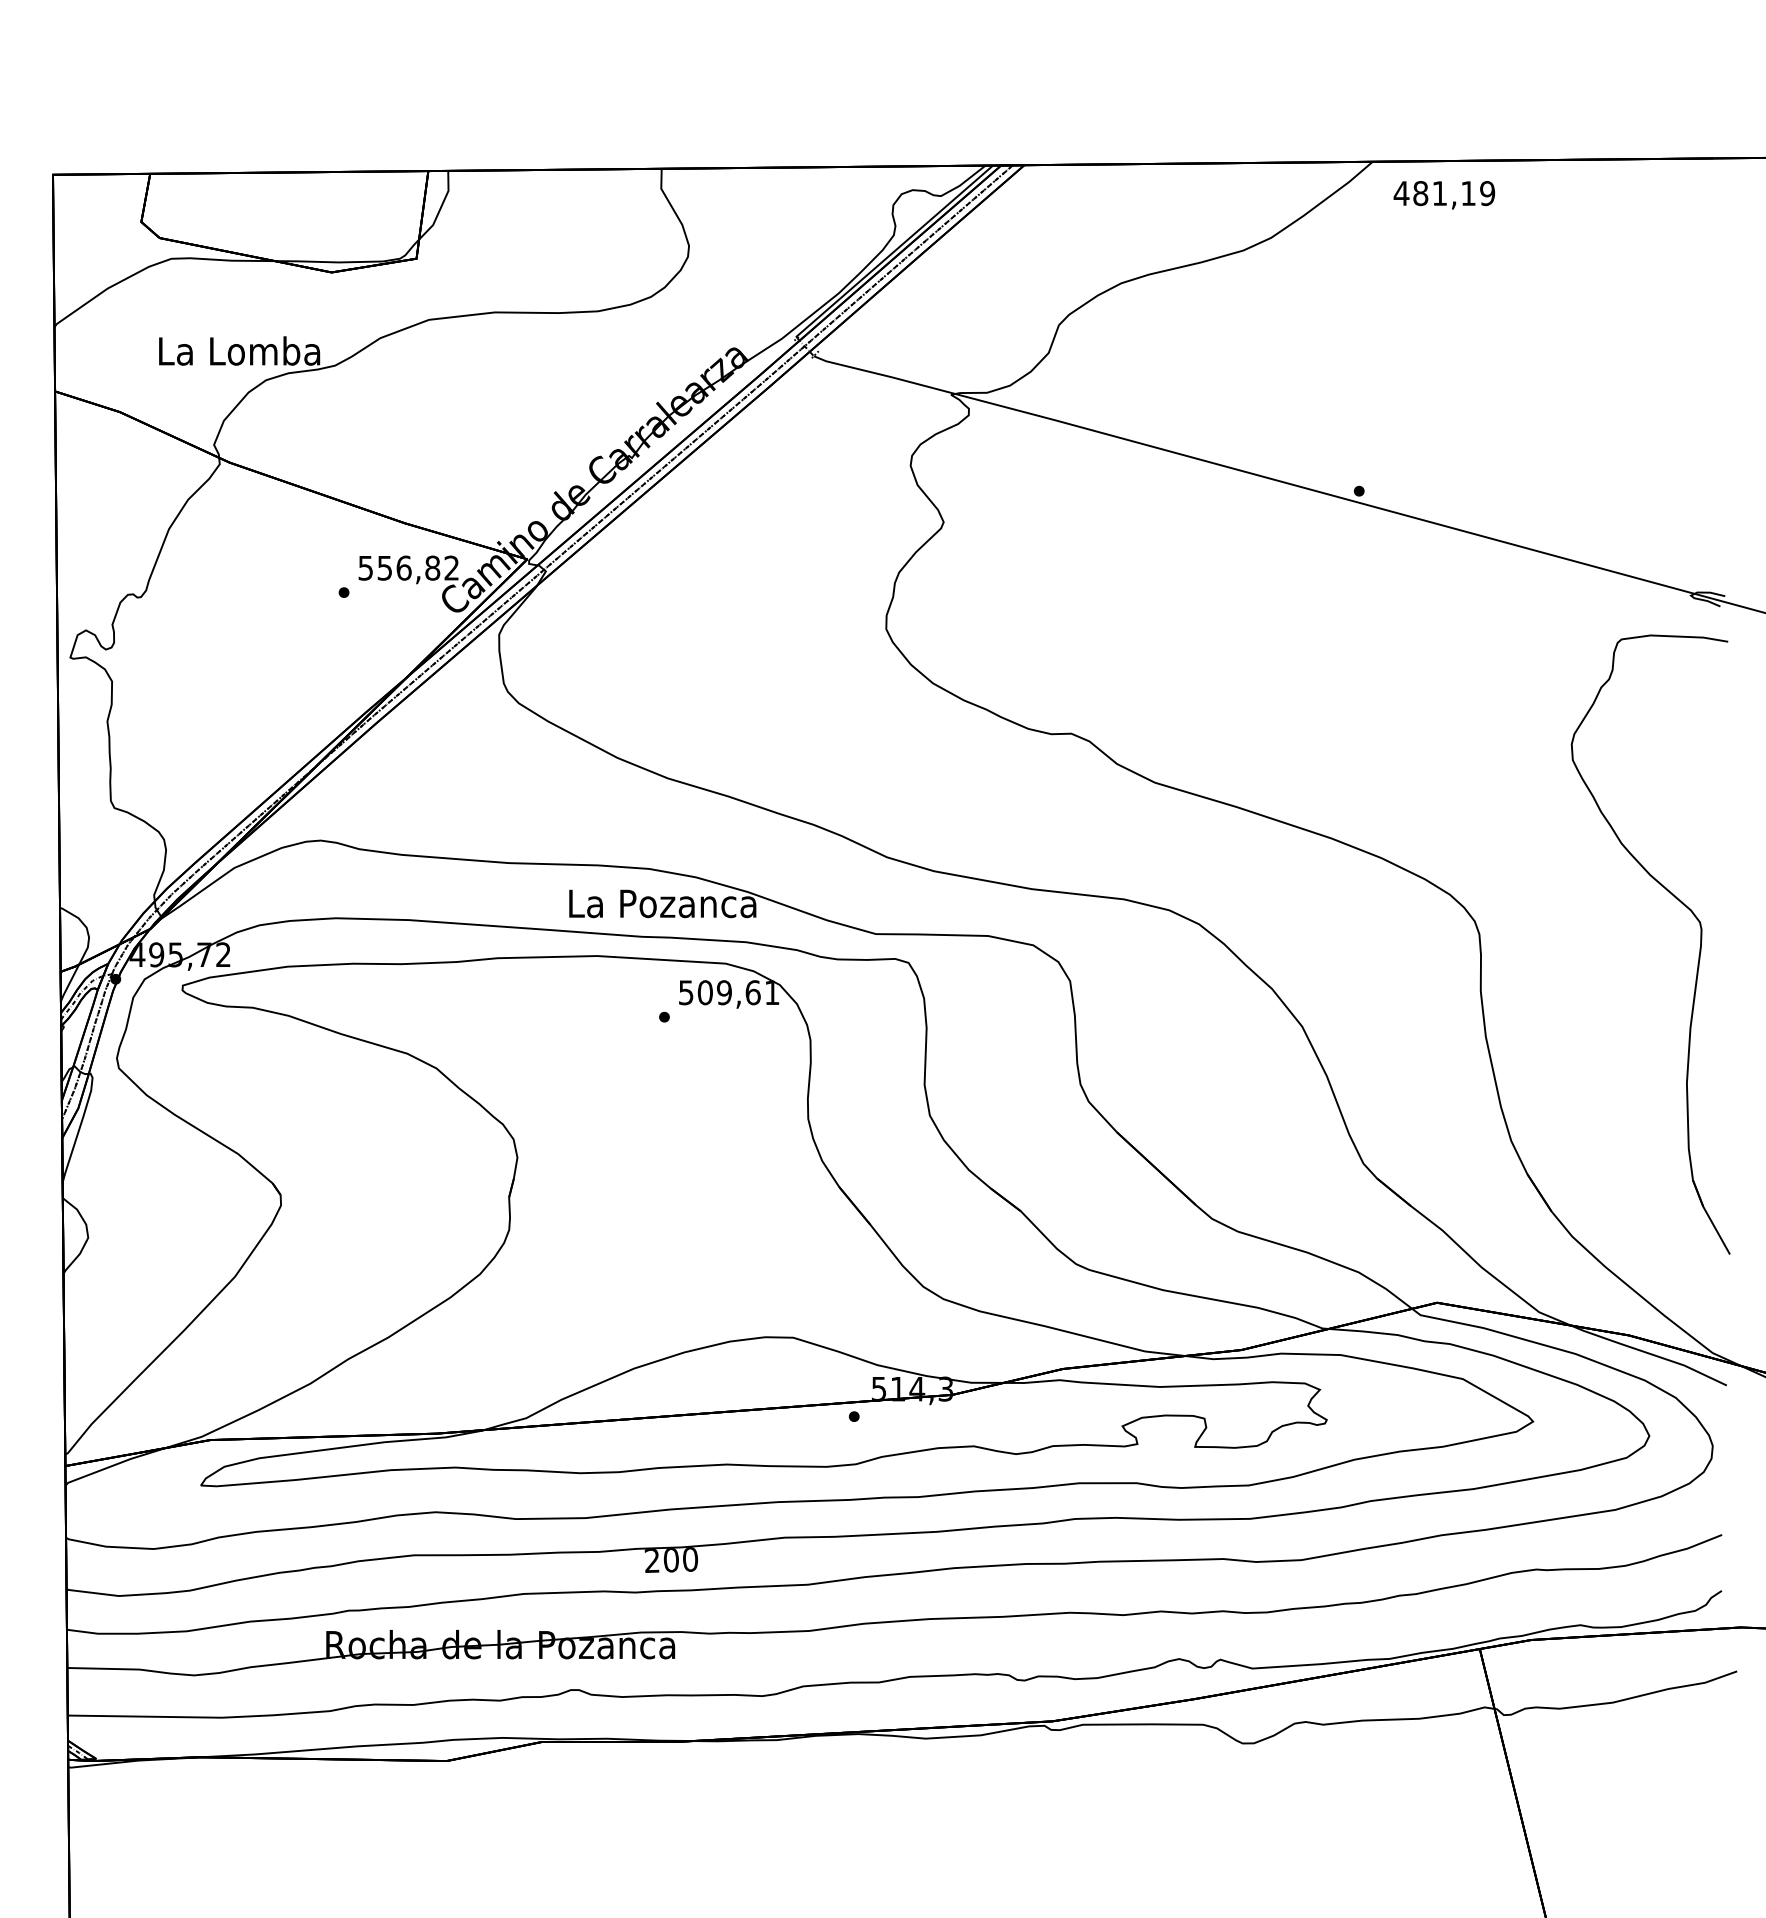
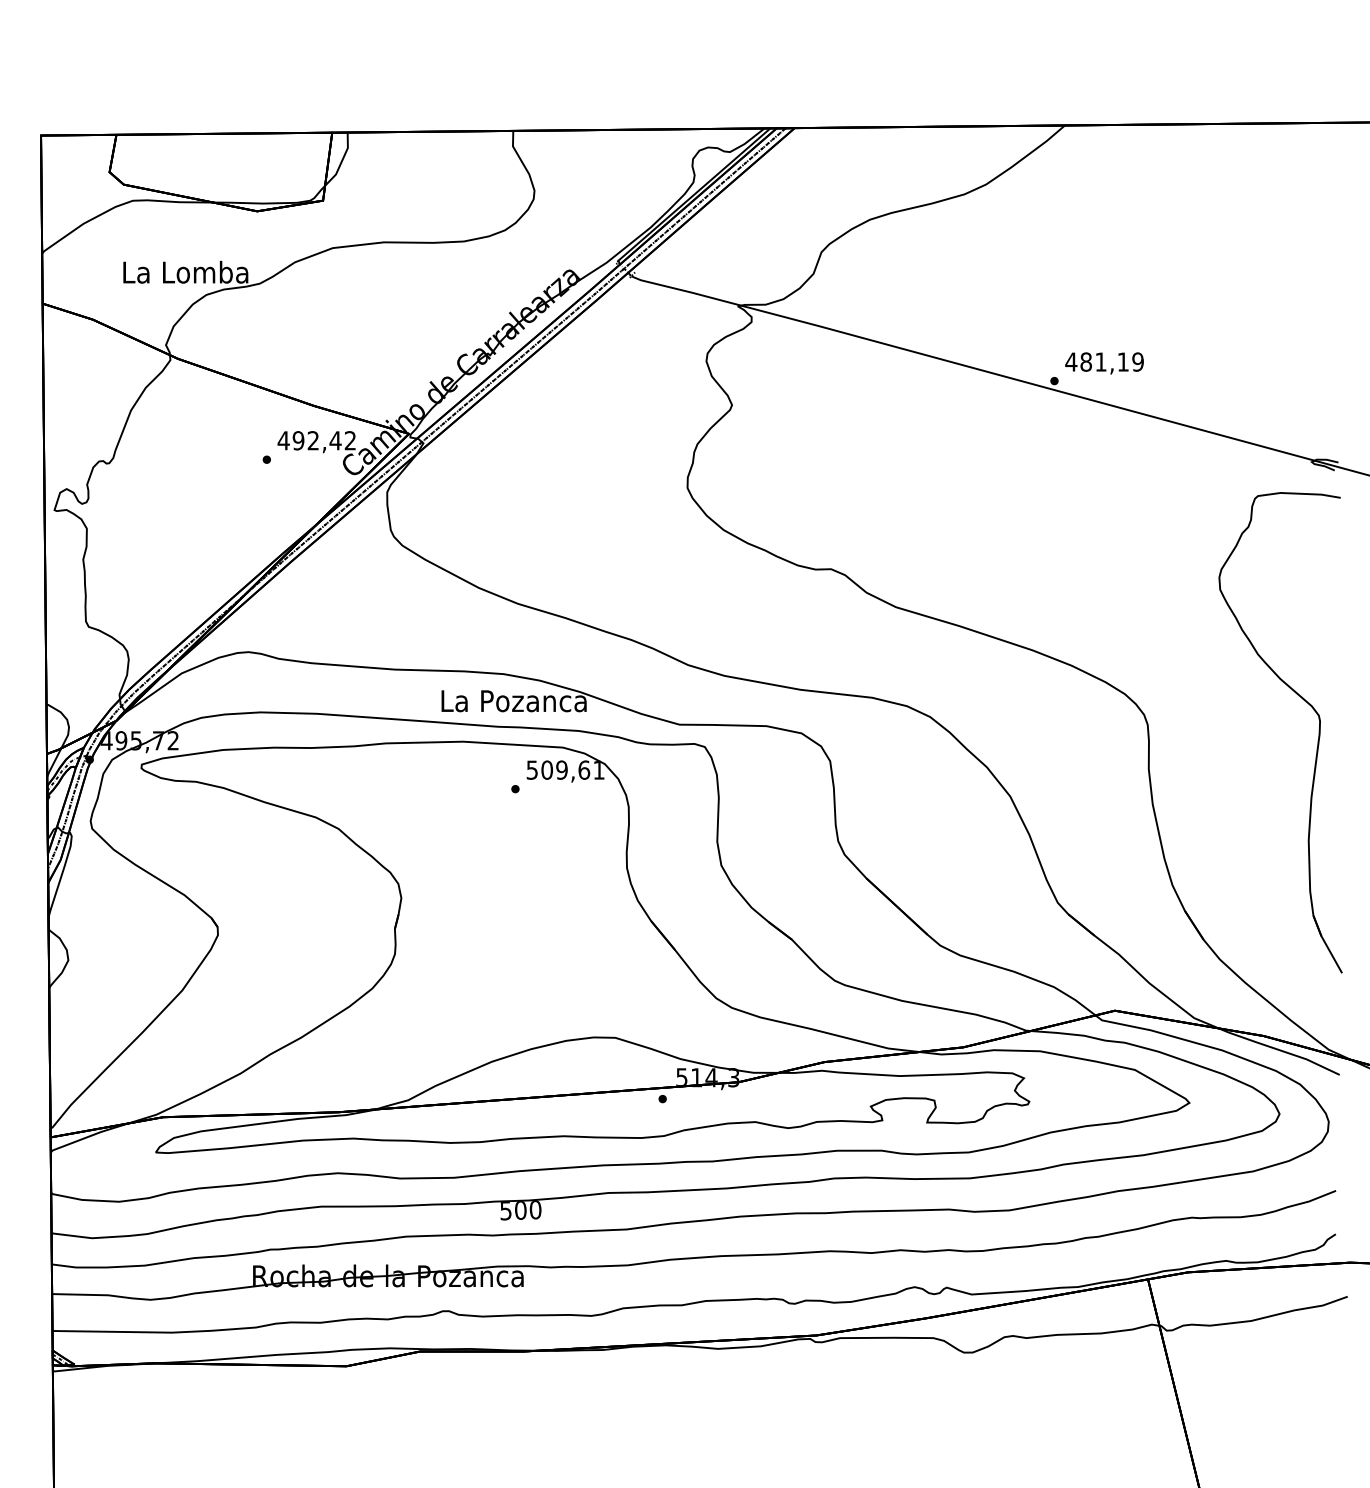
text: (1444, 195) -> (1104, 363), moved
text: (399, 567) -> (309, 440), 556,82 -> 492,42
text: (651, 1561) -> (505, 1211), 200 -> 500

